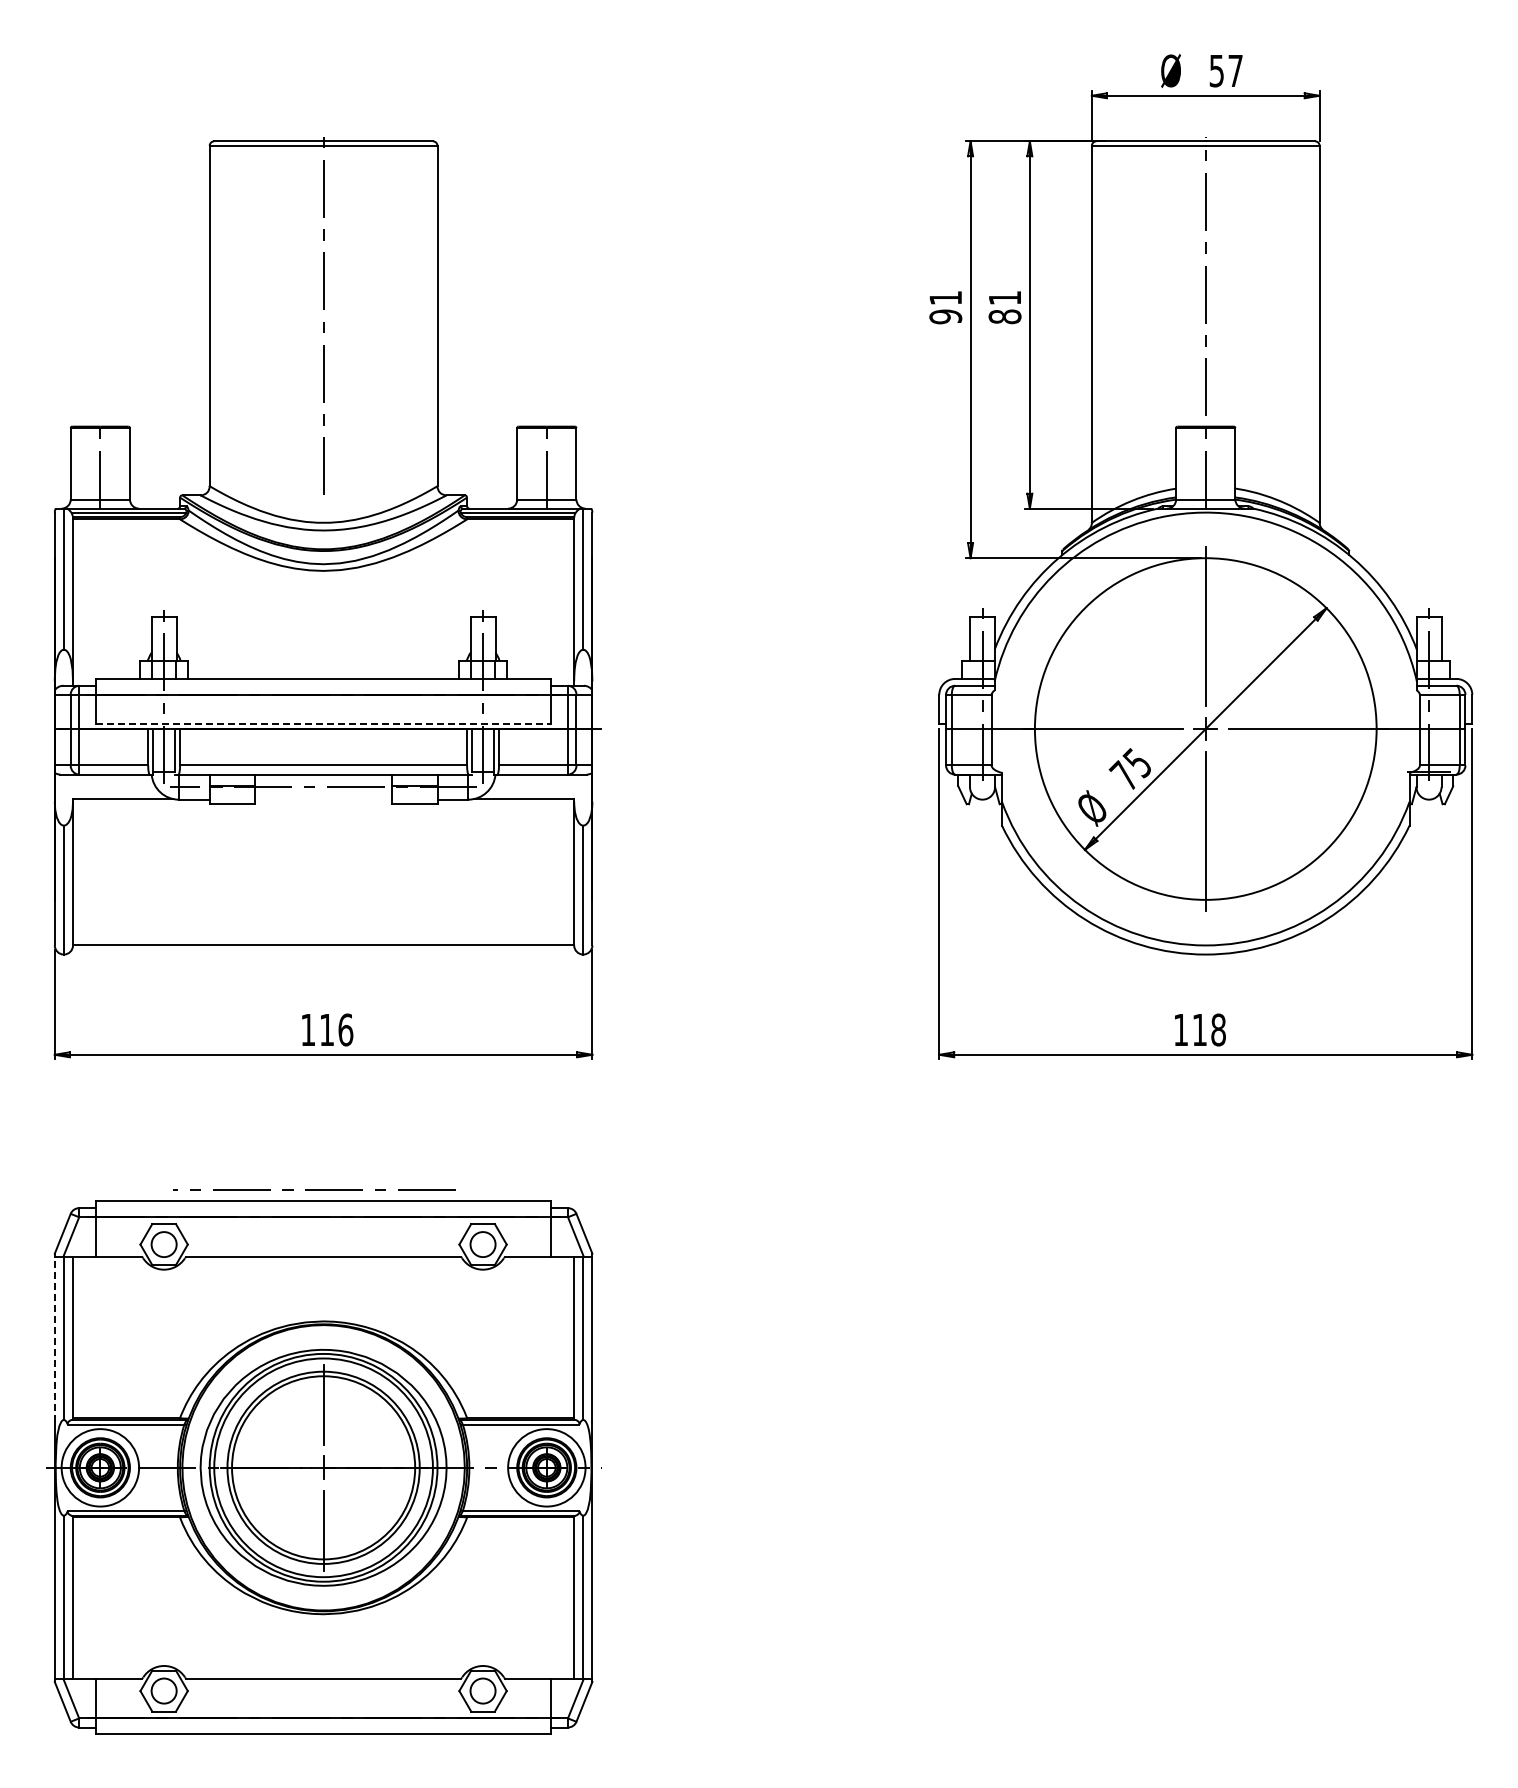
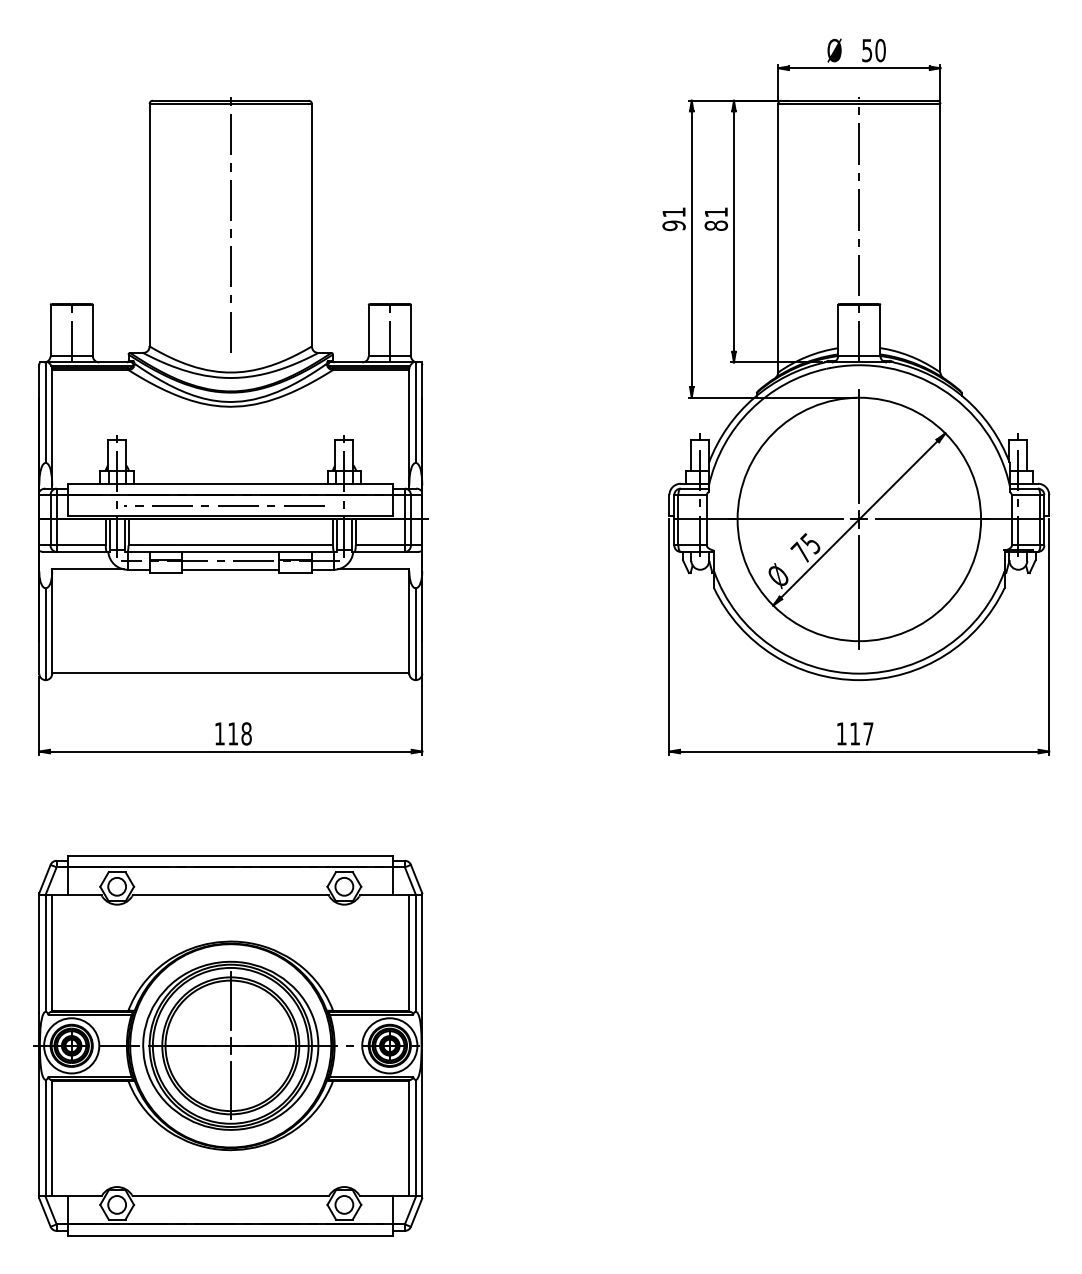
text: (1235, 70) -> (880, 50), 57 -> 50
line: (323, 724) -> (230, 516), dashed -> solid
line: (323, 799) -> (230, 569), added
text: (345, 1029) -> (246, 733), 116 -> 118
text: (1218, 1029) -> (868, 733), 118 -> 117
line: (314, 1189) -> (224, 506), moved
line: (54, 1339) -> (39, 954), dashed -> solid

